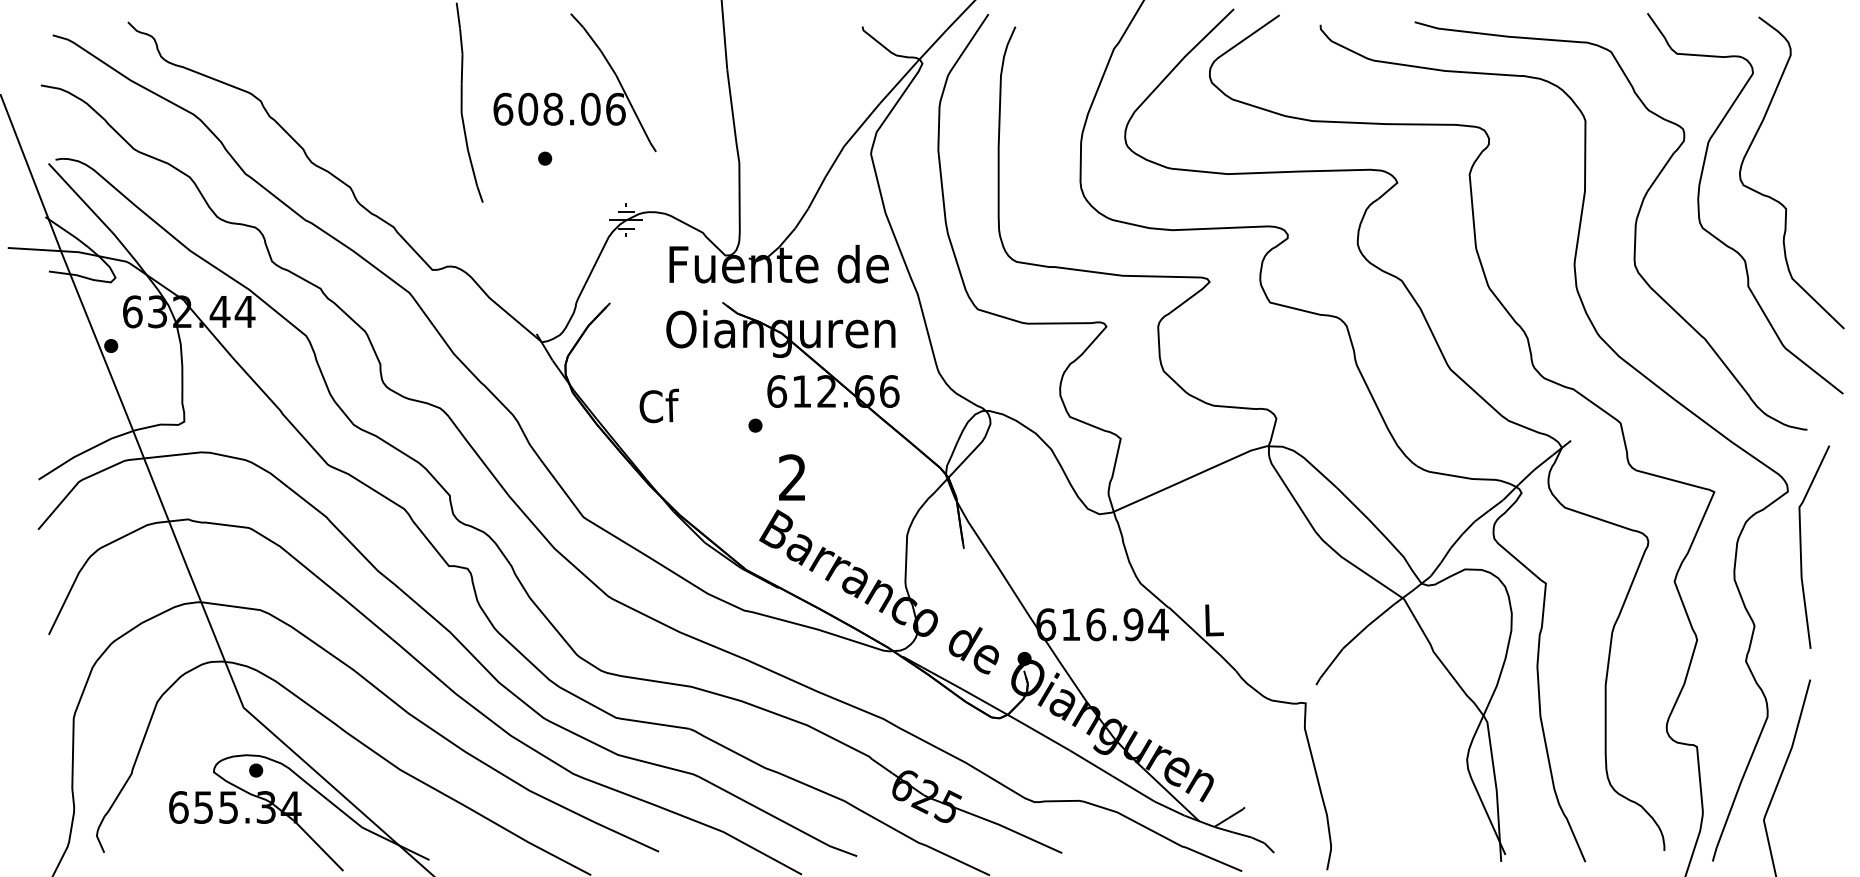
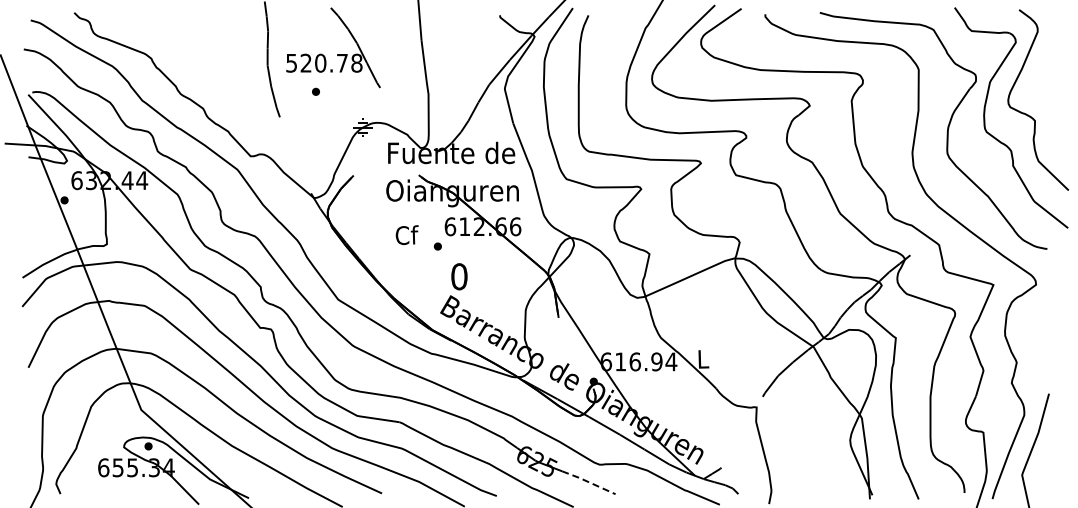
text: (559, 107) -> (324, 62), 608.06 -> 520.78
text: (658, 404) -> (406, 234), moved
text: (792, 477) -> (459, 276), 2 -> 0
line: (1802, 546) -> (1044, 316), removed
line: (1015, 831) -> (588, 481), solid -> dashed

